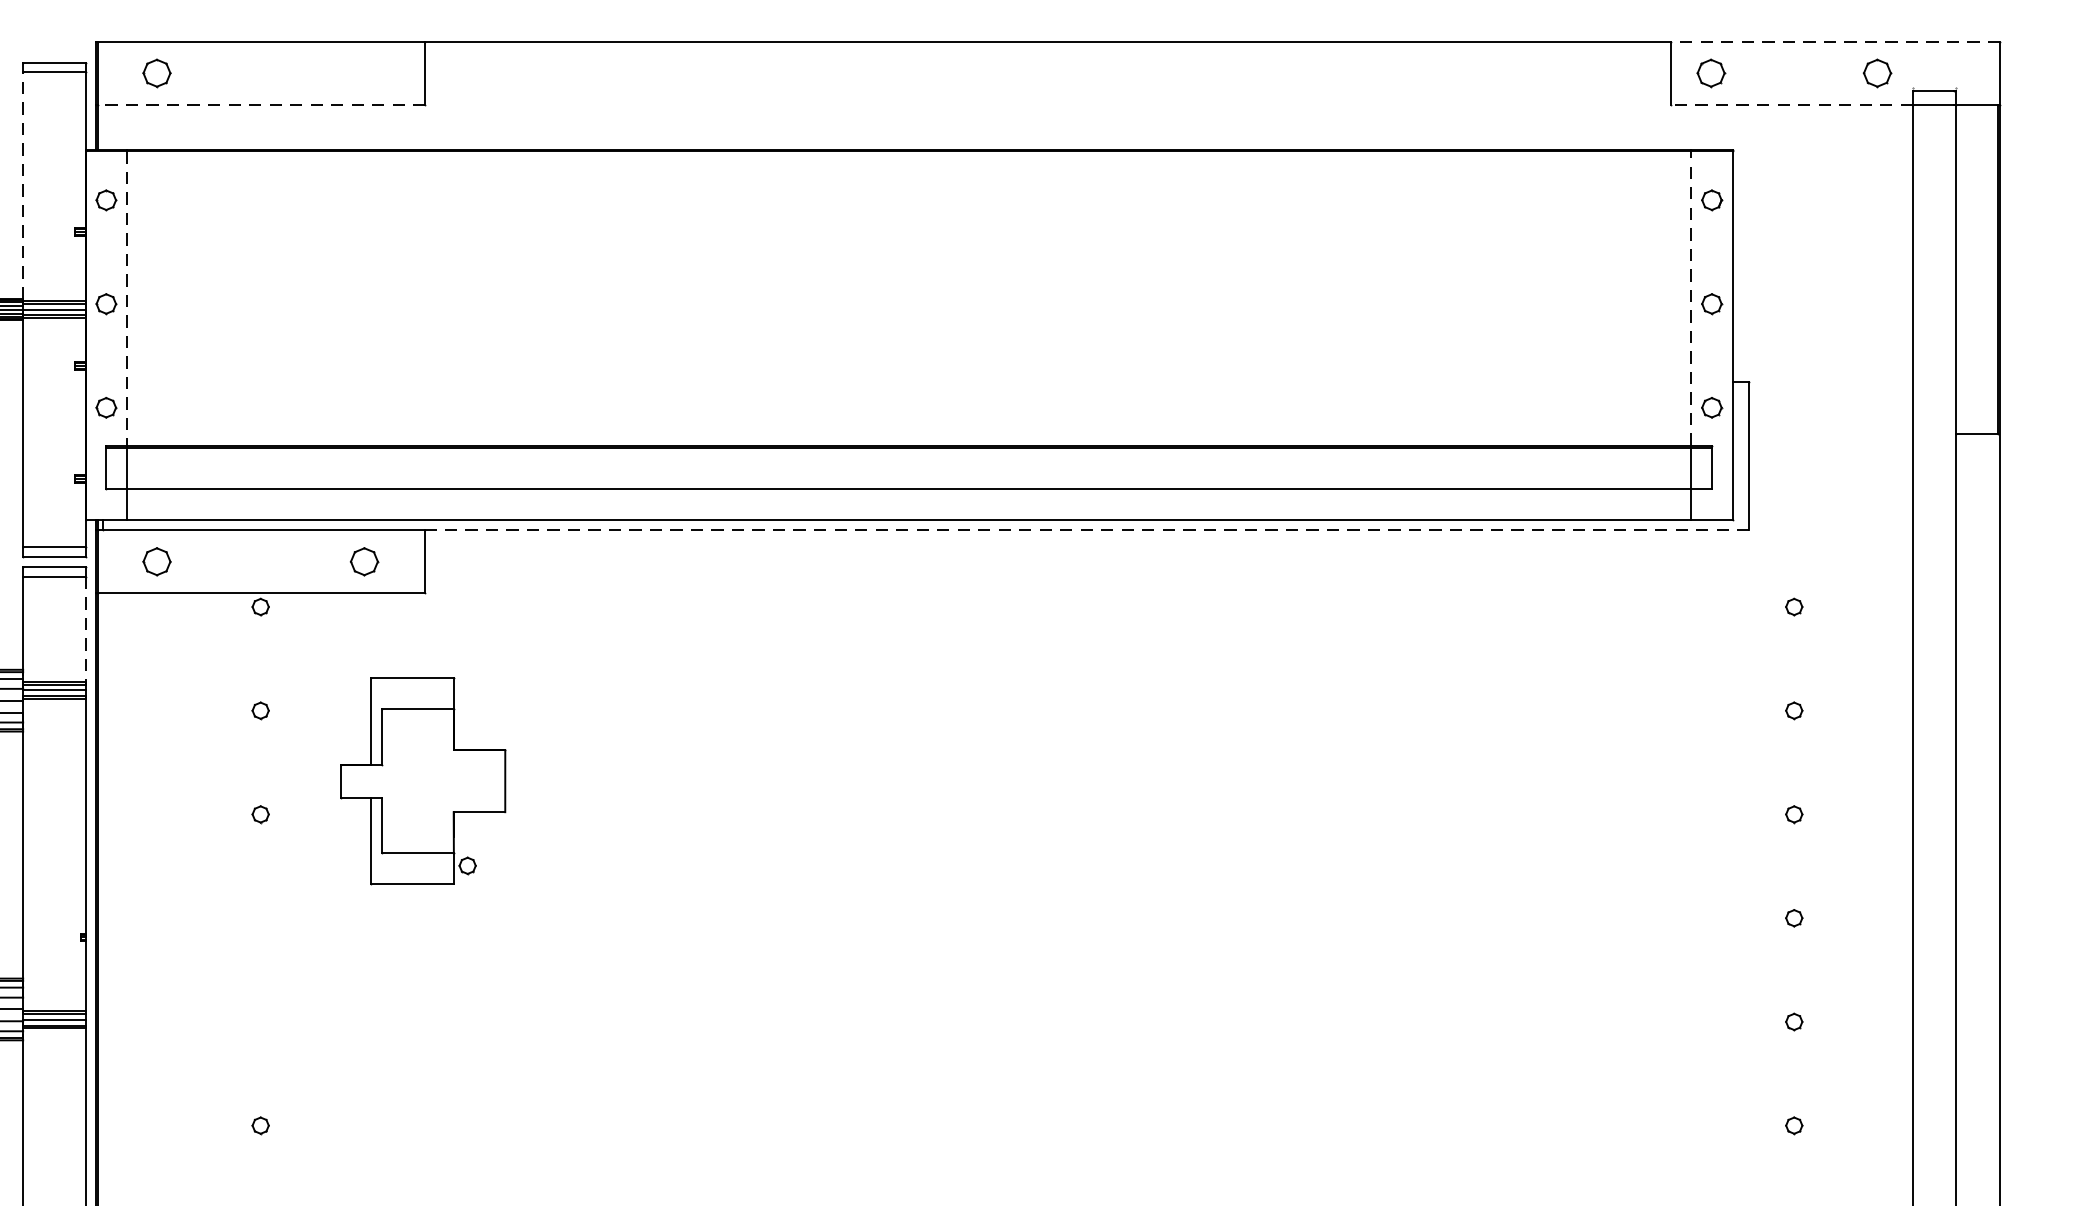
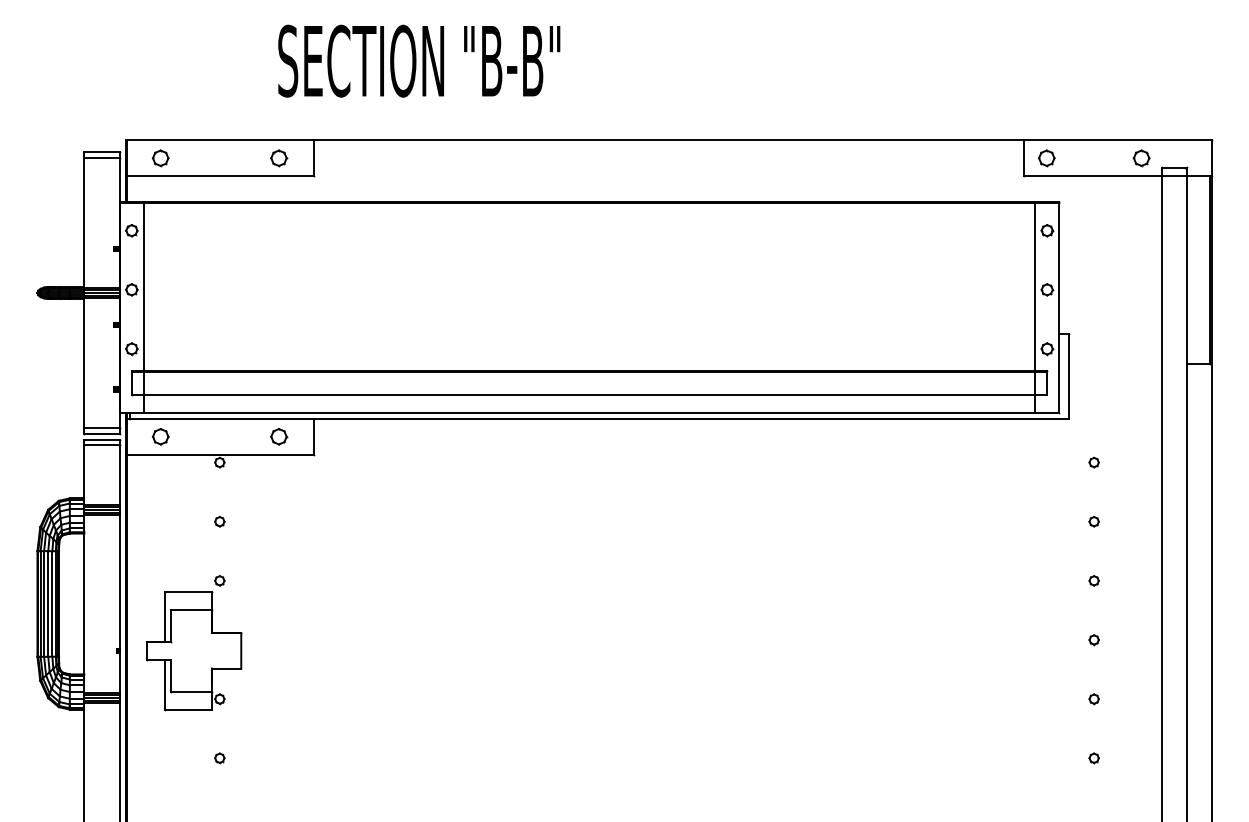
line: (1835, 42) -> (1117, 140), dashed -> solid
part: (365, 73) -> (279, 158), added
line: (260, 105) -> (219, 176), dashed -> solid
line: (1791, 105) -> (1092, 176), dashed -> solid
line: (23, 185) -> (84, 222), dashed -> solid
line: (126, 298) -> (143, 286), dashed -> solid
line: (1691, 298) -> (1035, 286), dashed -> solid
line: (1086, 529) -> (690, 418), dashed -> solid
line: (86, 629) -> (120, 475), dashed -> solid
part: (423, 782) -> (194, 651), moved

